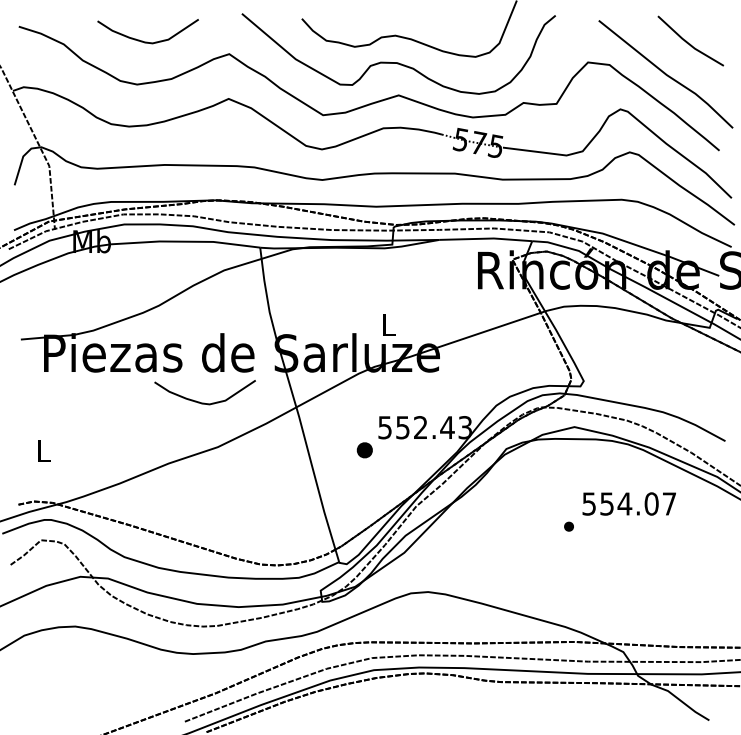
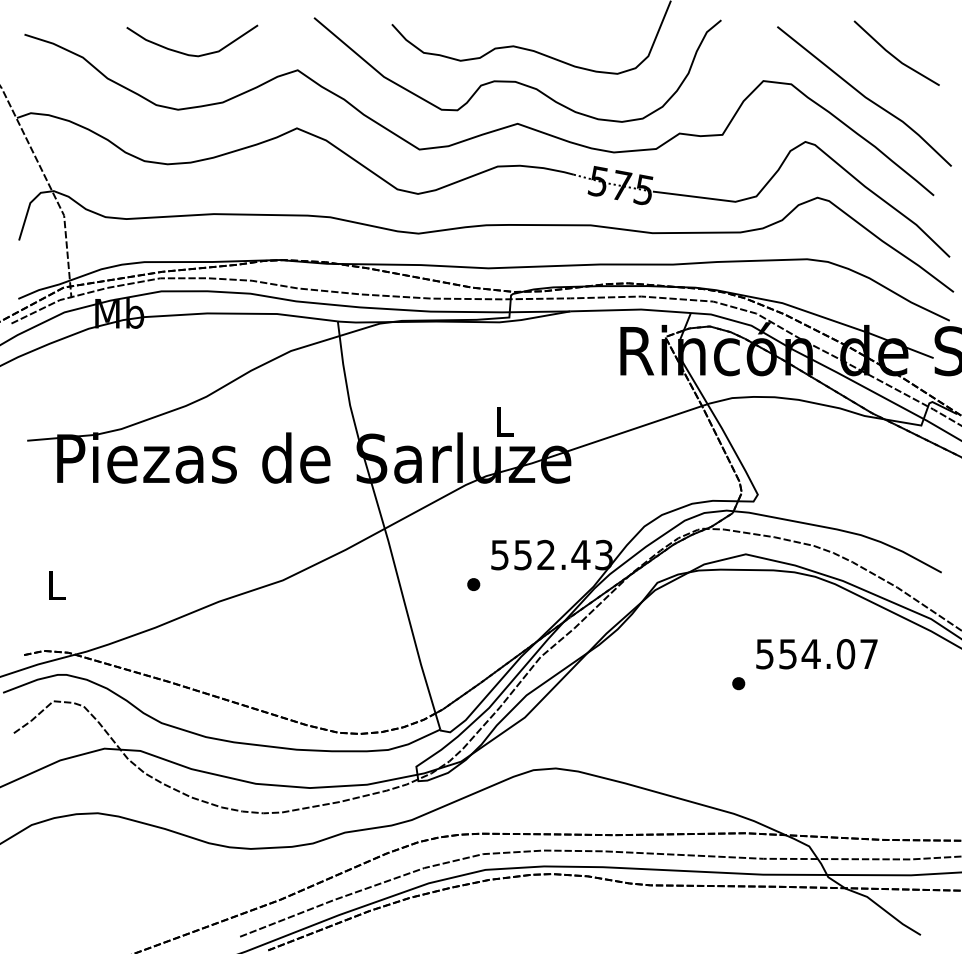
curve: (204, 402) -> (265, 522), removed
part: (364, 450) -> (473, 584), size x0.62

